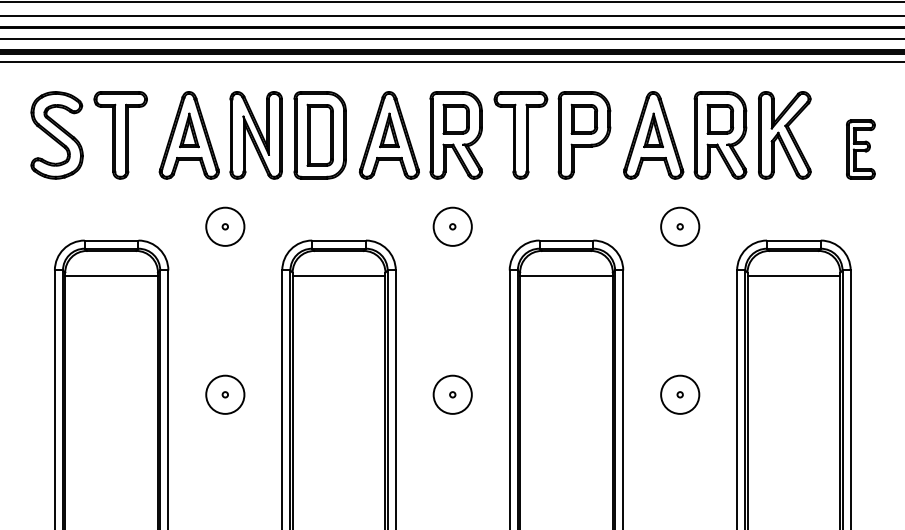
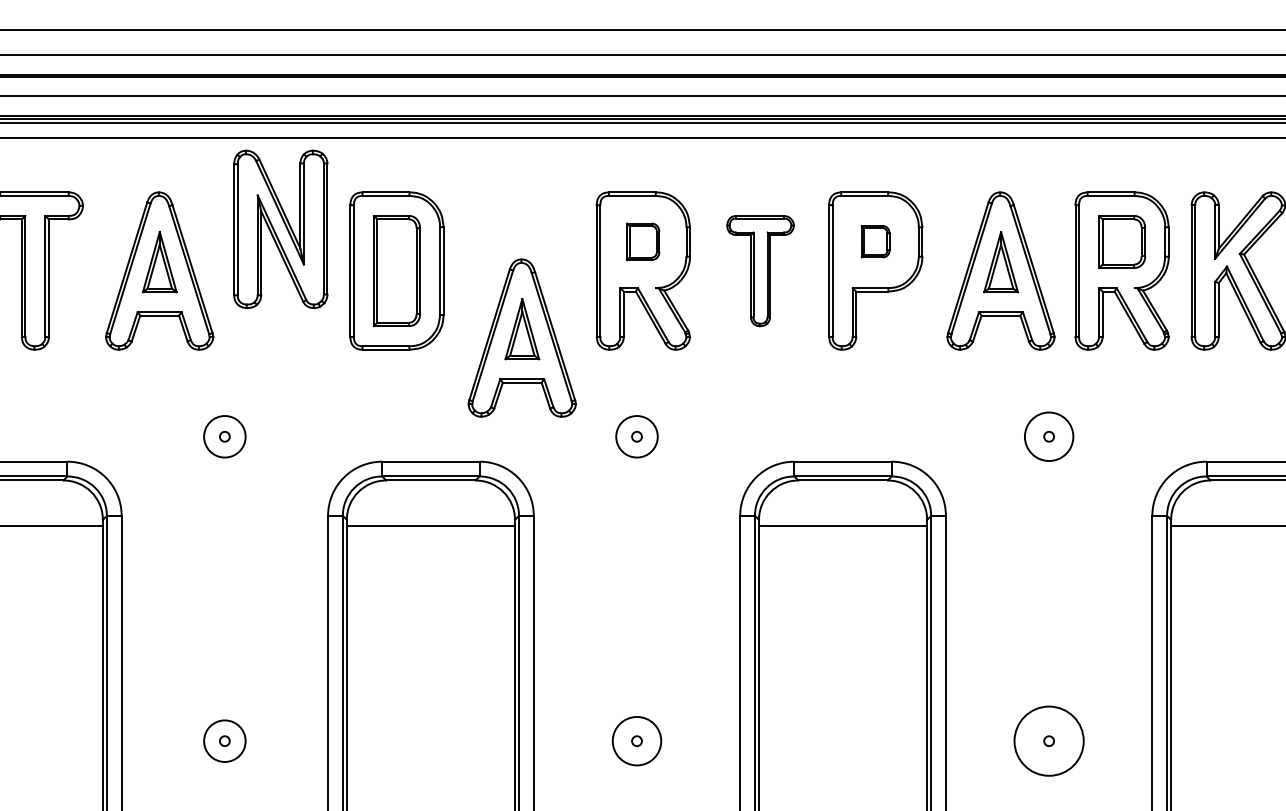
part: (455, 118) -> (641, 240), size x0.7
part: (584, 118) -> (875, 240), size x0.6
part: (255, 135) -> (279, 229), moved
part: (388, 135) -> (520, 338), moved
part: (520, 135) -> (759, 271), size x0.7
circle: (225, 226) -> (225, 436), size x0.6
circle: (452, 226) -> (636, 436), size x0.6
circle: (680, 226) -> (1049, 436), size x0.7
circle: (225, 394) -> (225, 740), size x0.6
circle: (452, 394) -> (636, 740), size x0.7

